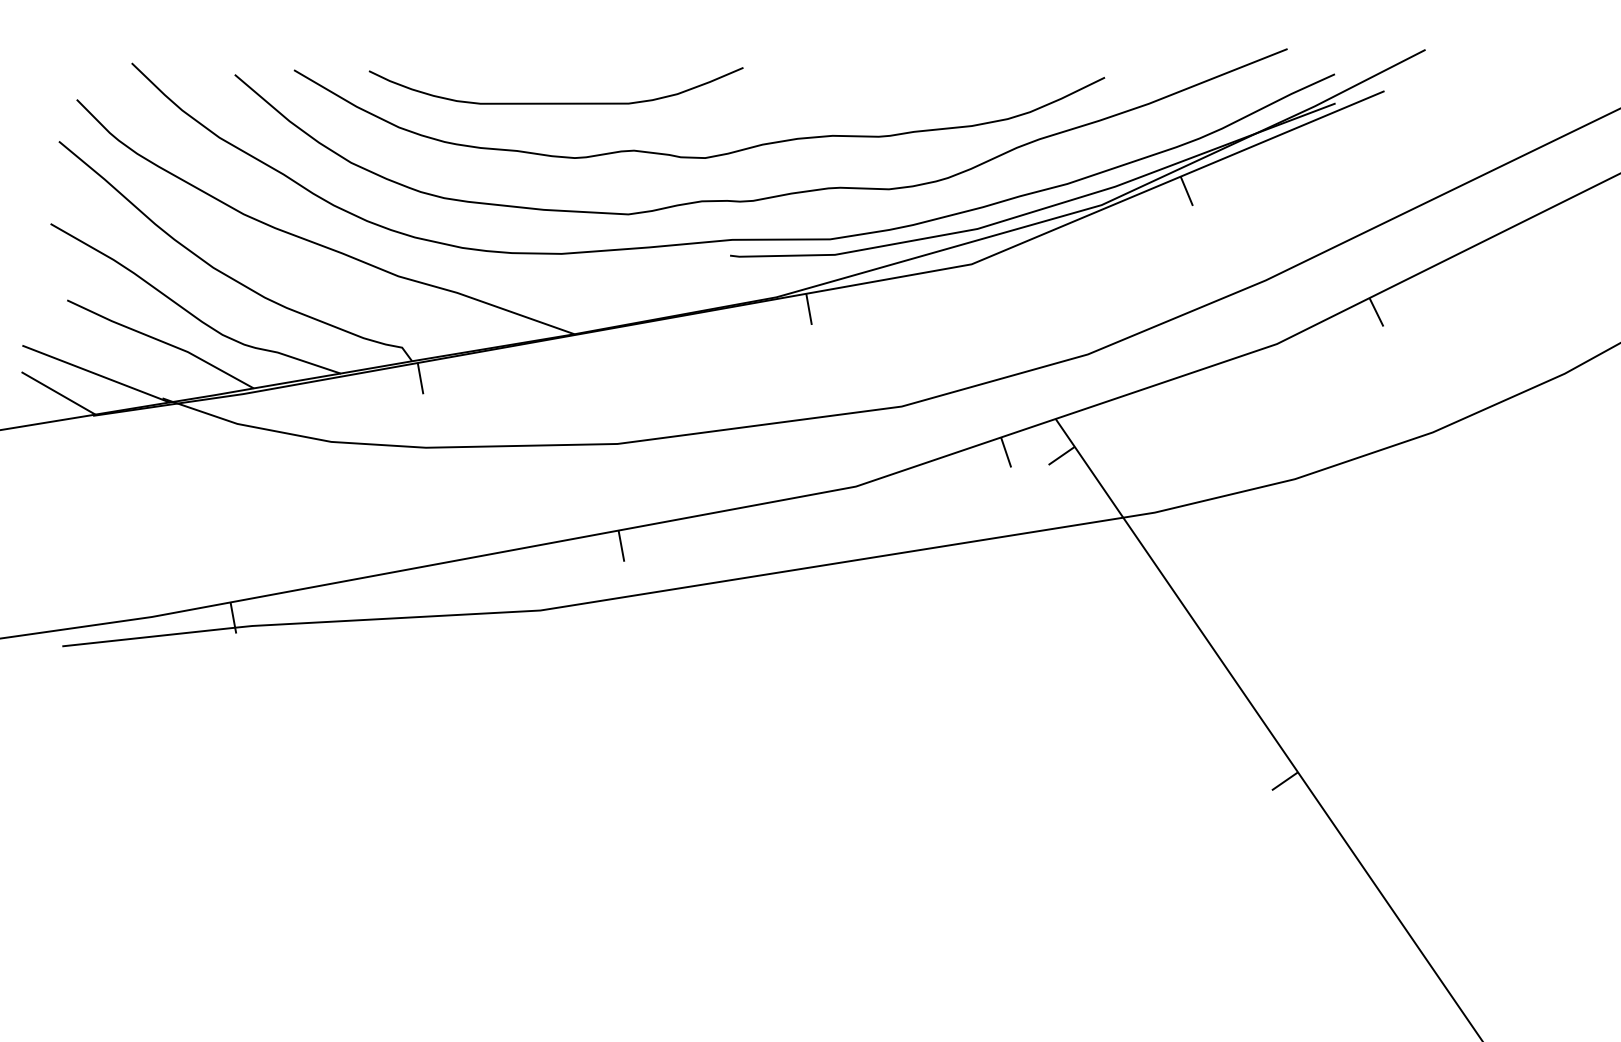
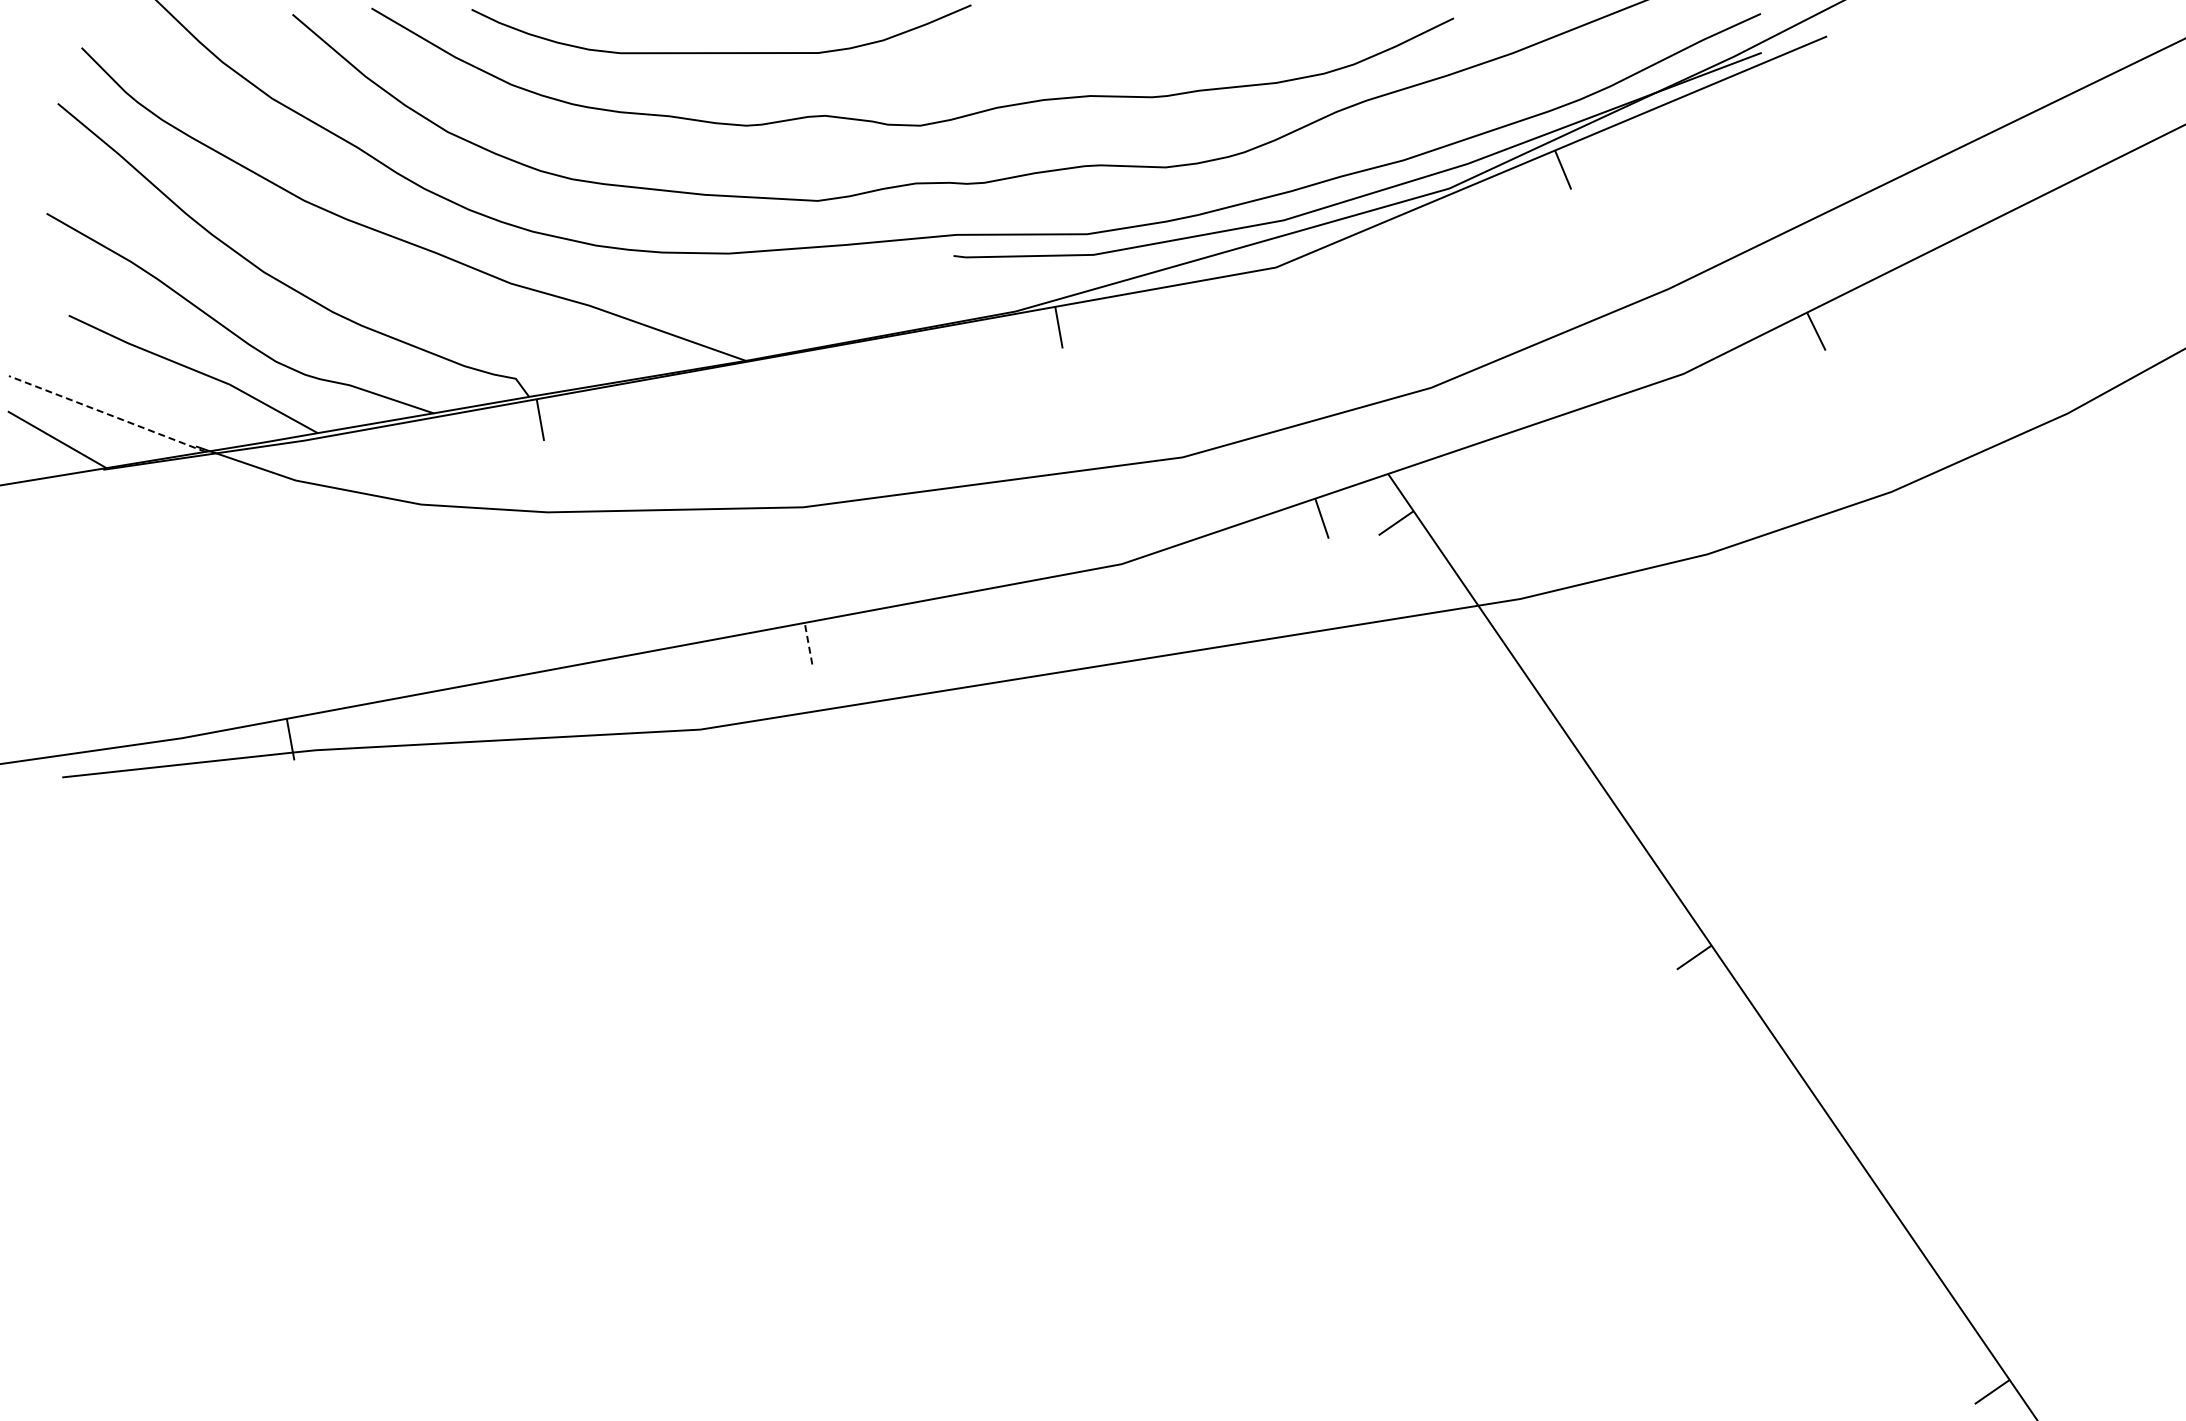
line: (96, 374) -> (107, 414), solid -> dashed
line: (621, 546) -> (808, 643), solid -> dashed

